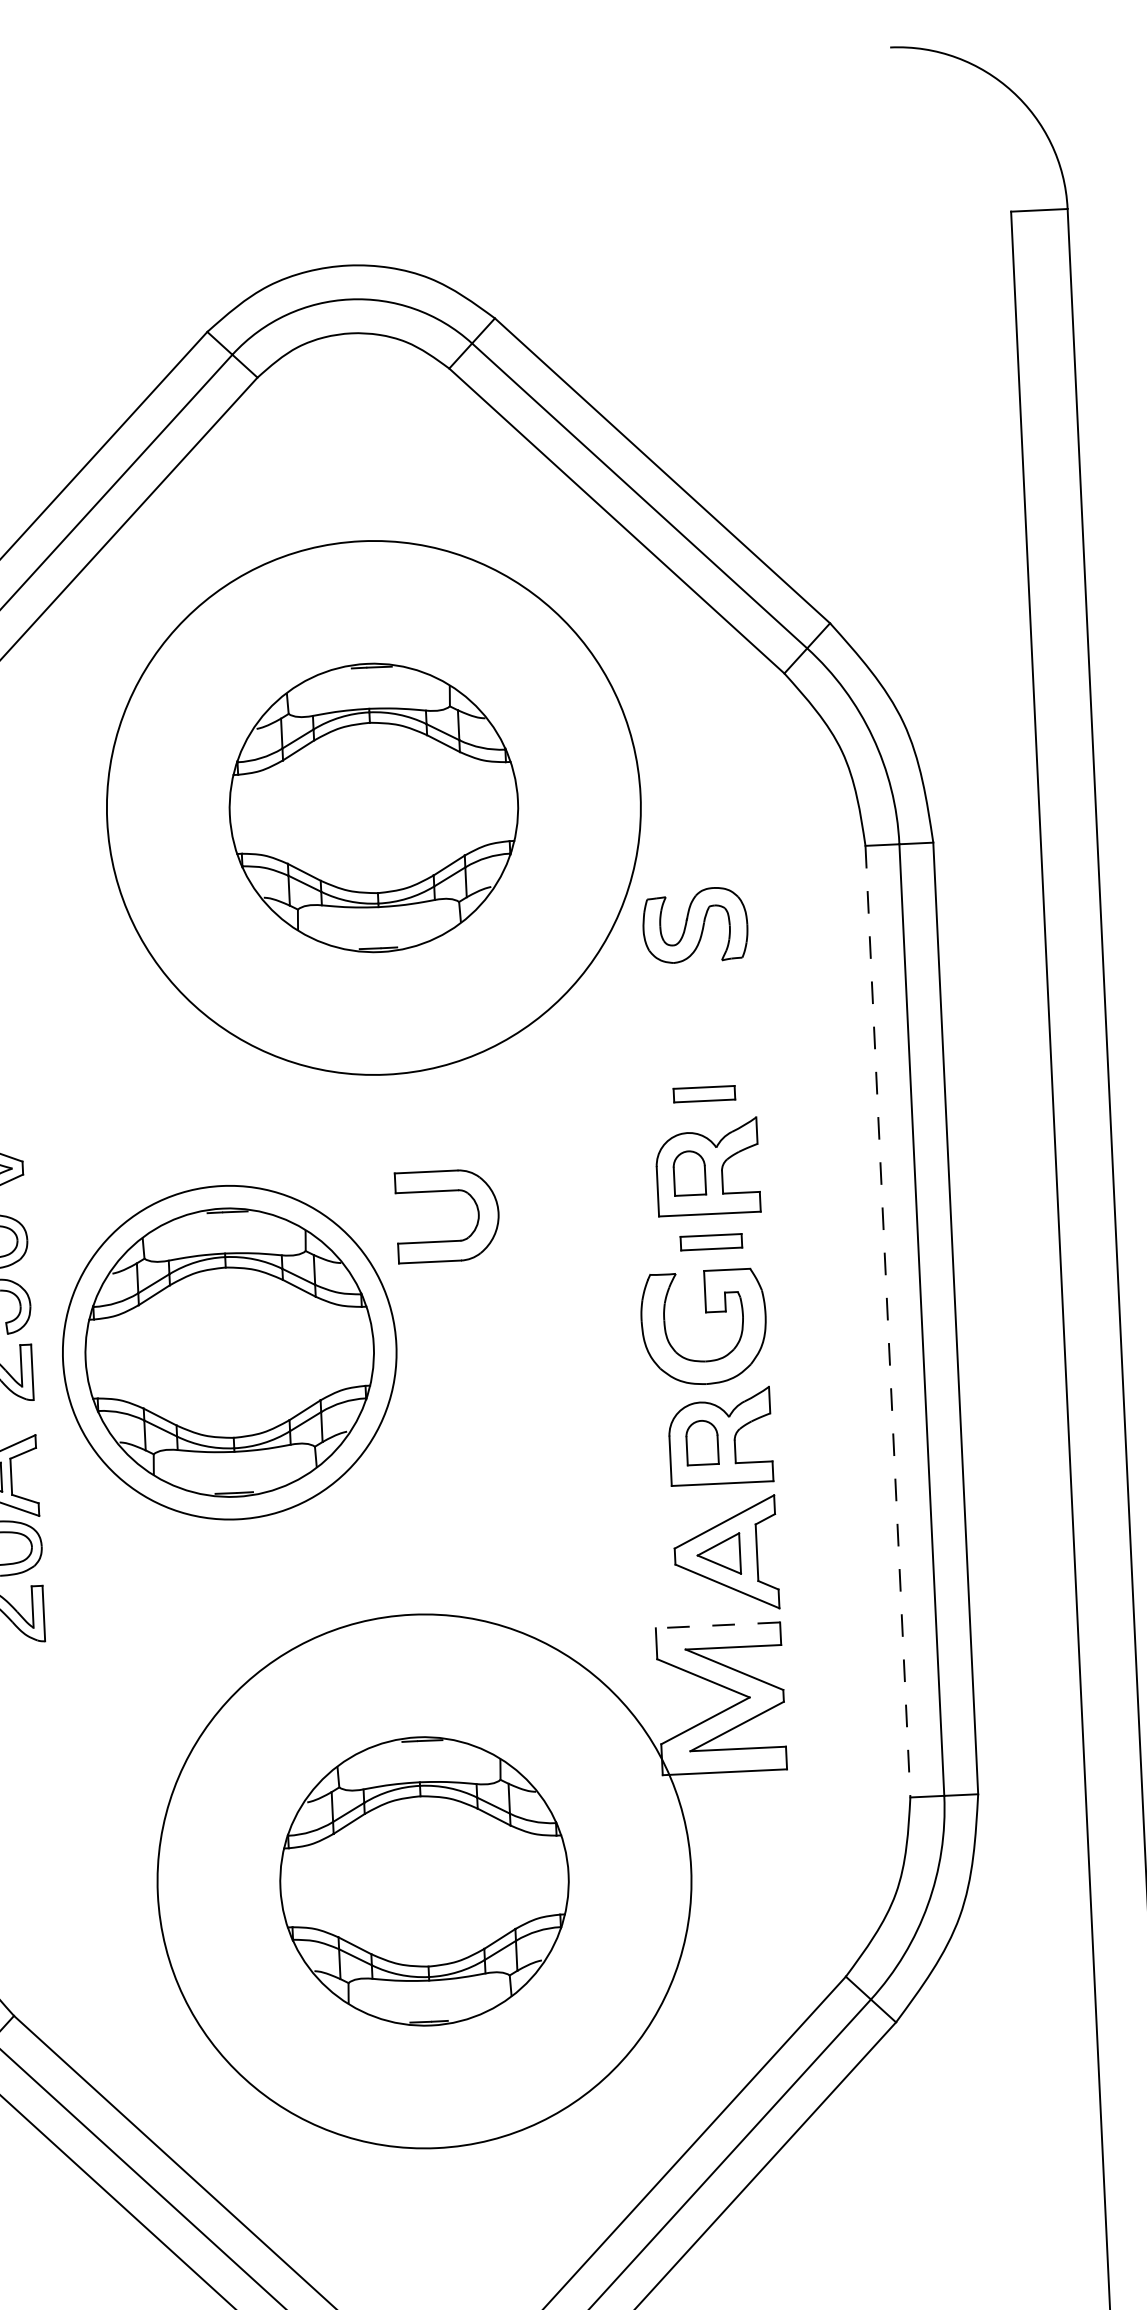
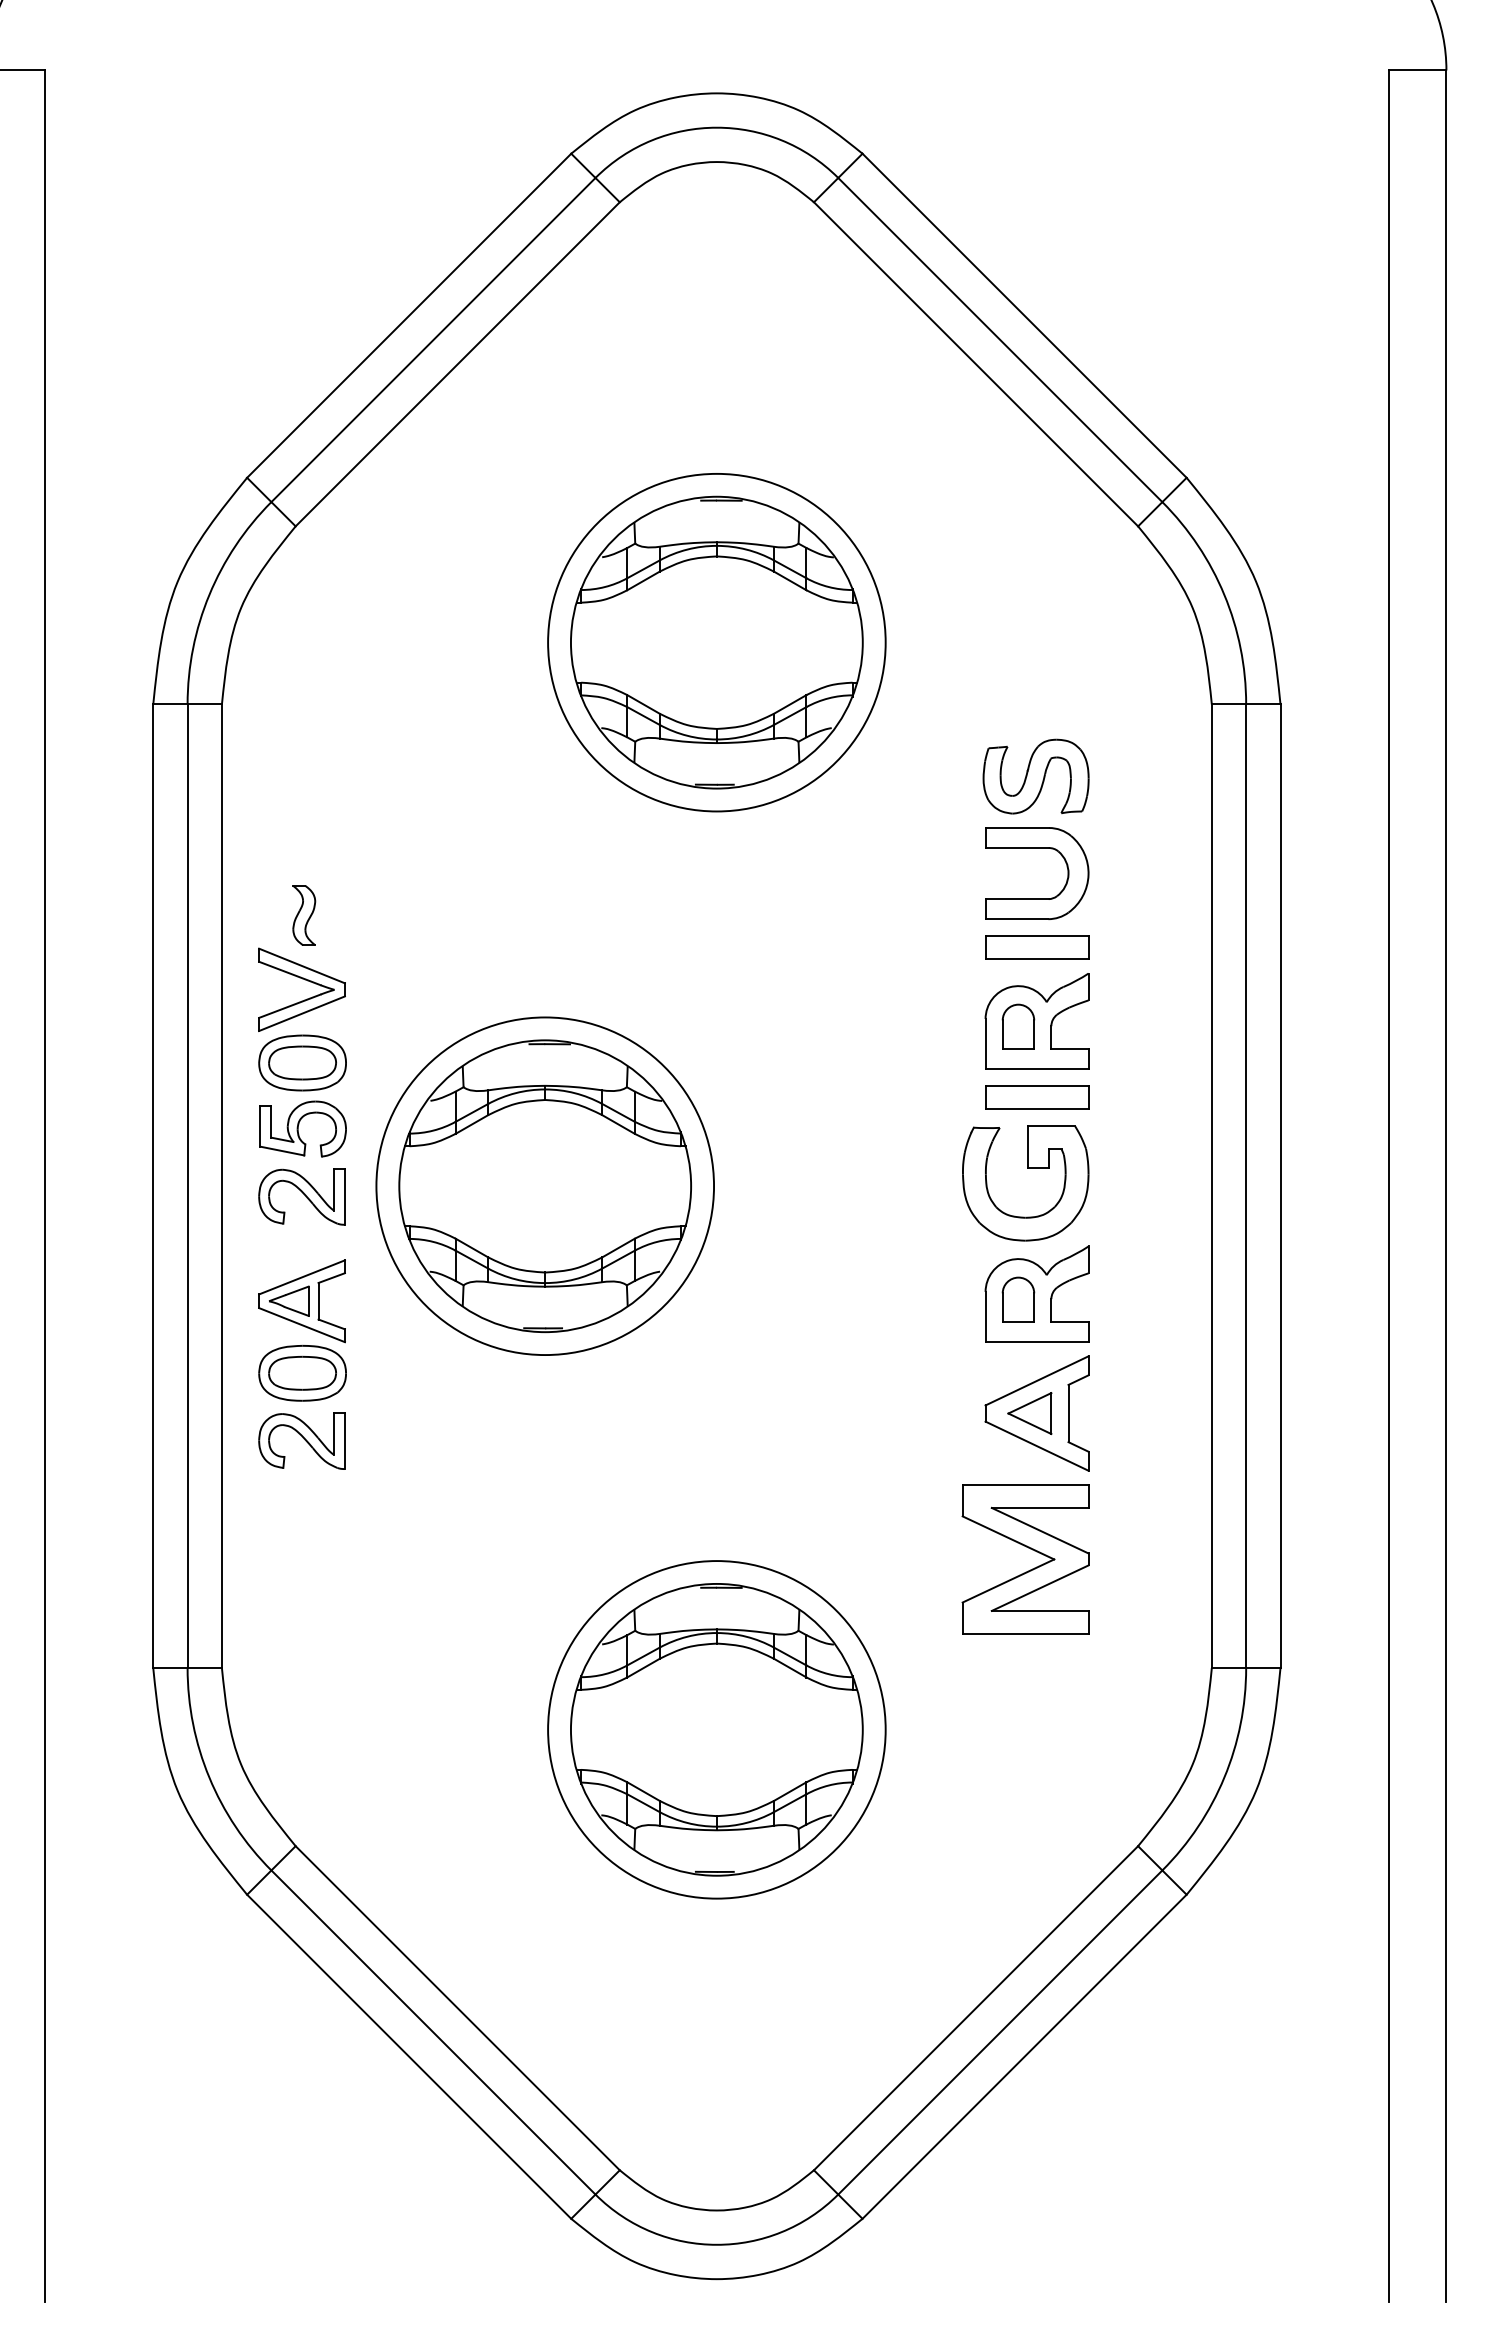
circle: (373, 807) -> (716, 642), size x0.62
part: (704, 1094) -> (1037, 947), size x1.67
part: (447, 1191) -> (1037, 848), moved
part: (711, 1242) -> (1037, 1097), size x1.67
line: (887, 1321) -> (1211, 1186), dashed -> solid
line: (717, 1625) -> (1025, 1485), dashed -> solid
circle: (424, 1881) -> (716, 1729), size x0.62

